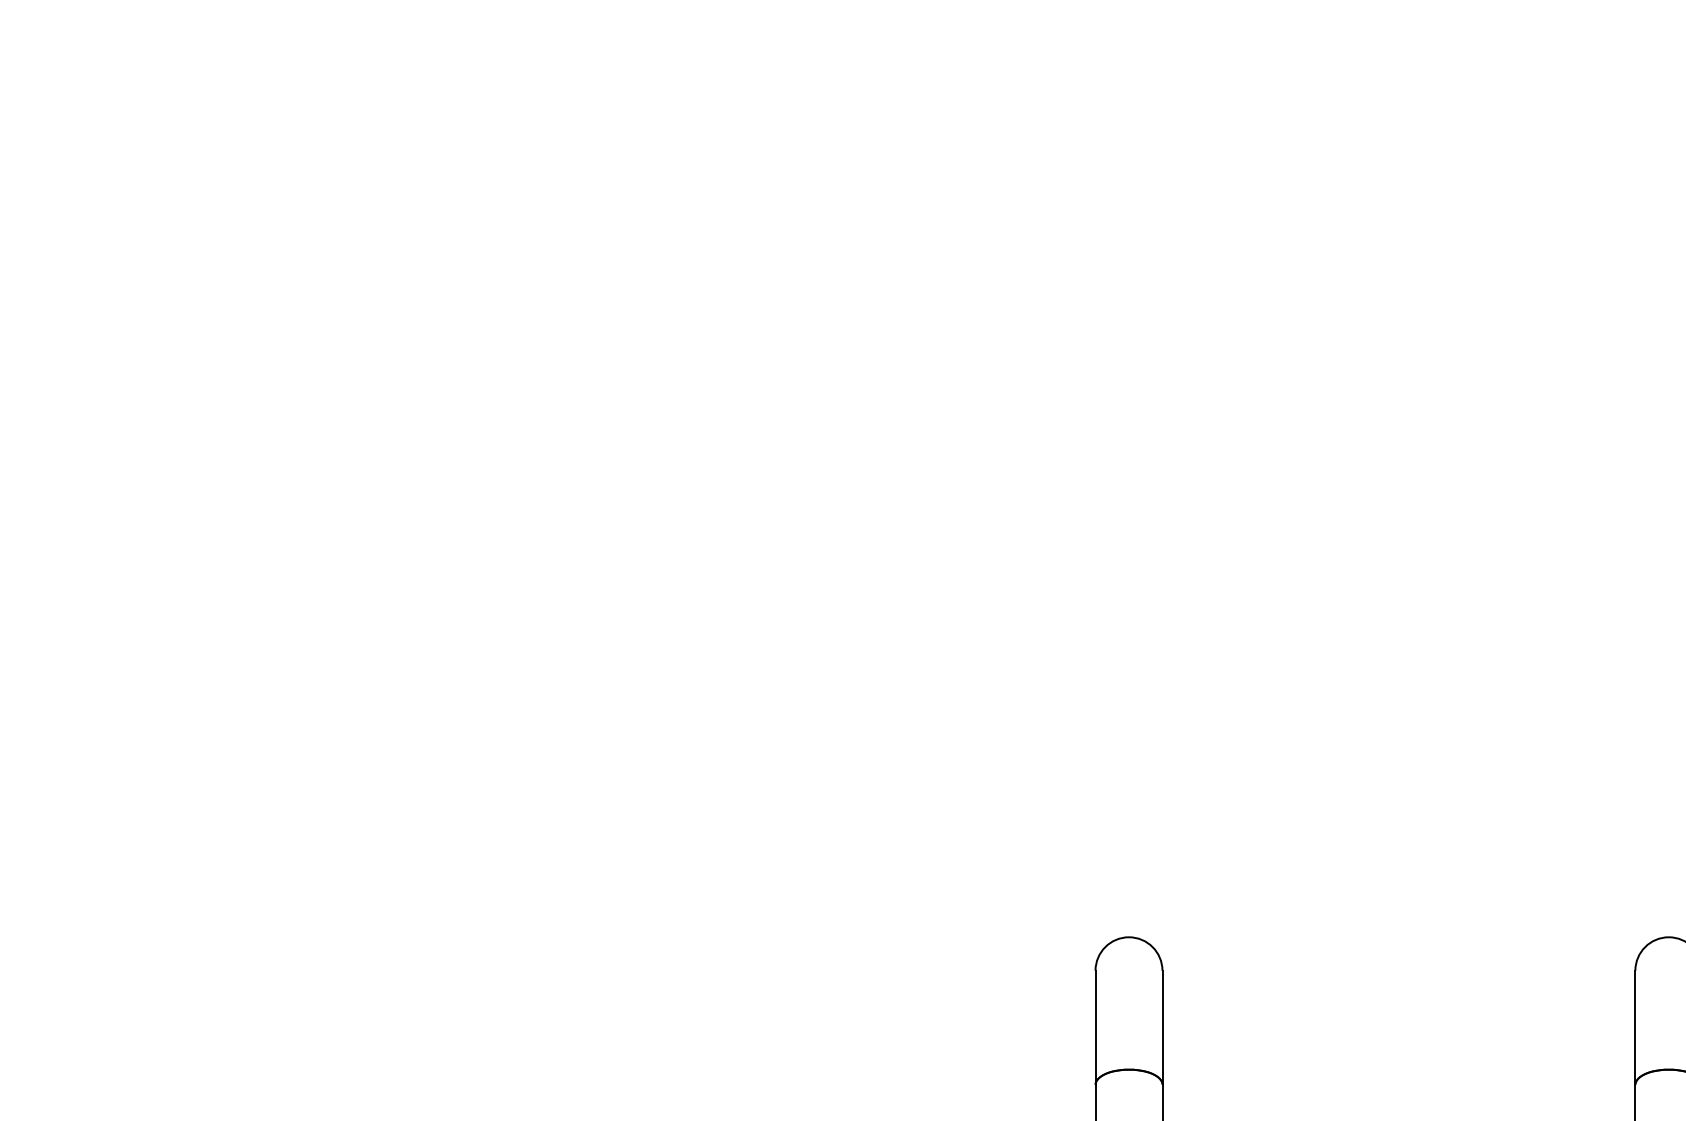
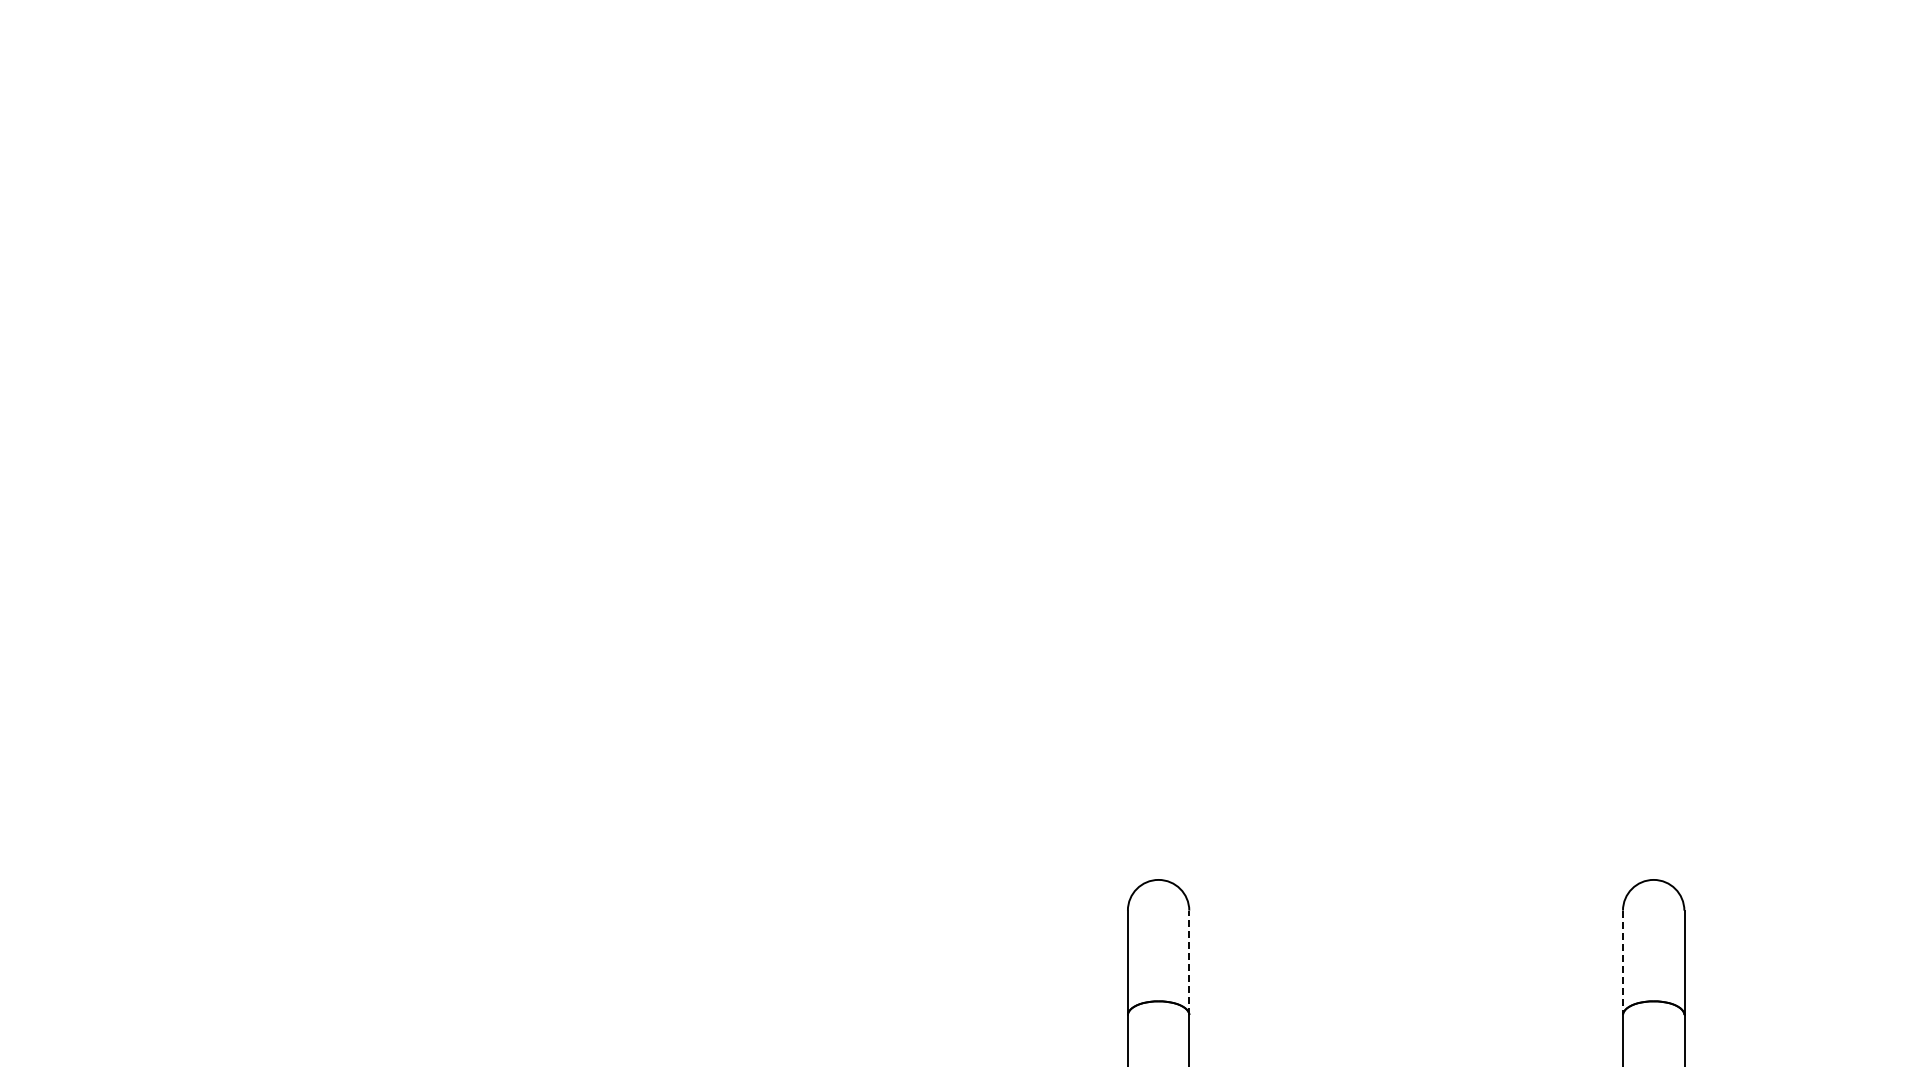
line: (1162, 1027) -> (1189, 962), solid -> dashed
line: (1634, 1028) -> (1622, 963), solid -> dashed

